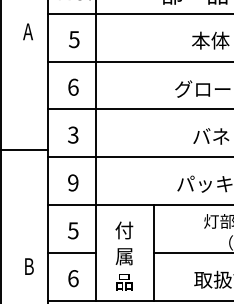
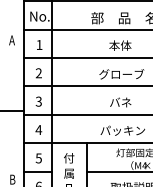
text: (74, 40) -> (39, 45), 5 -> 1
text: (72, 87) -> (38, 73), 6 -> 2
text: (72, 183) -> (38, 130), 9 -> 4

